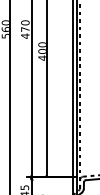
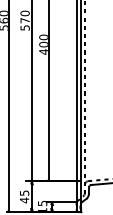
text: (24, 35) -> (24, 27), 470 -> 570

